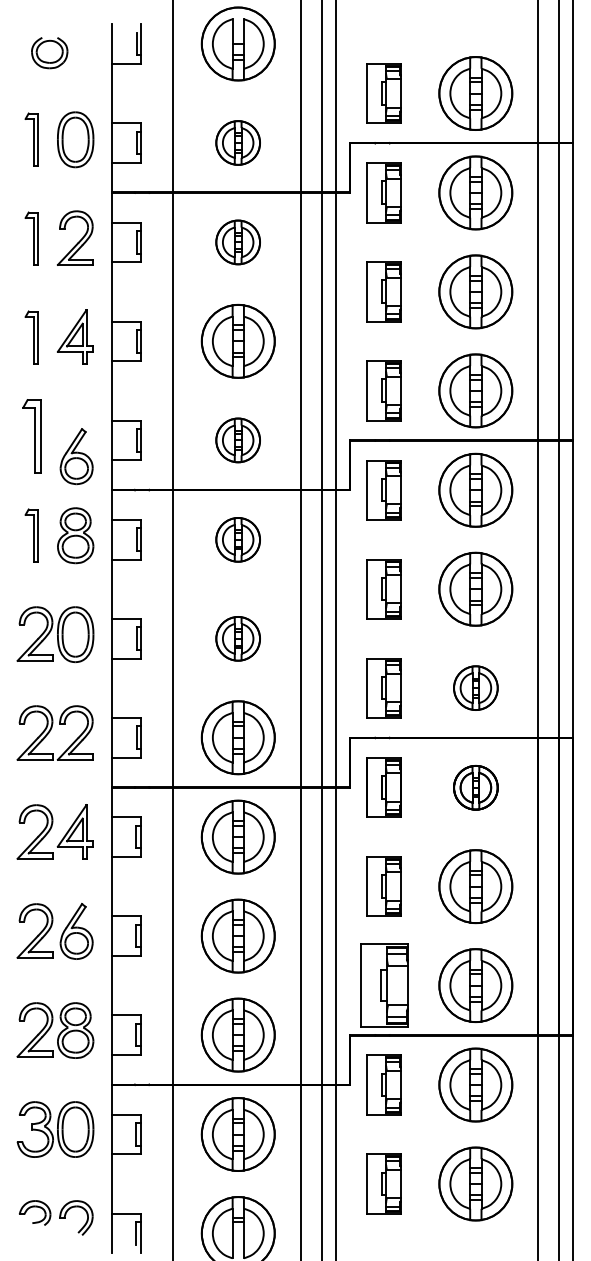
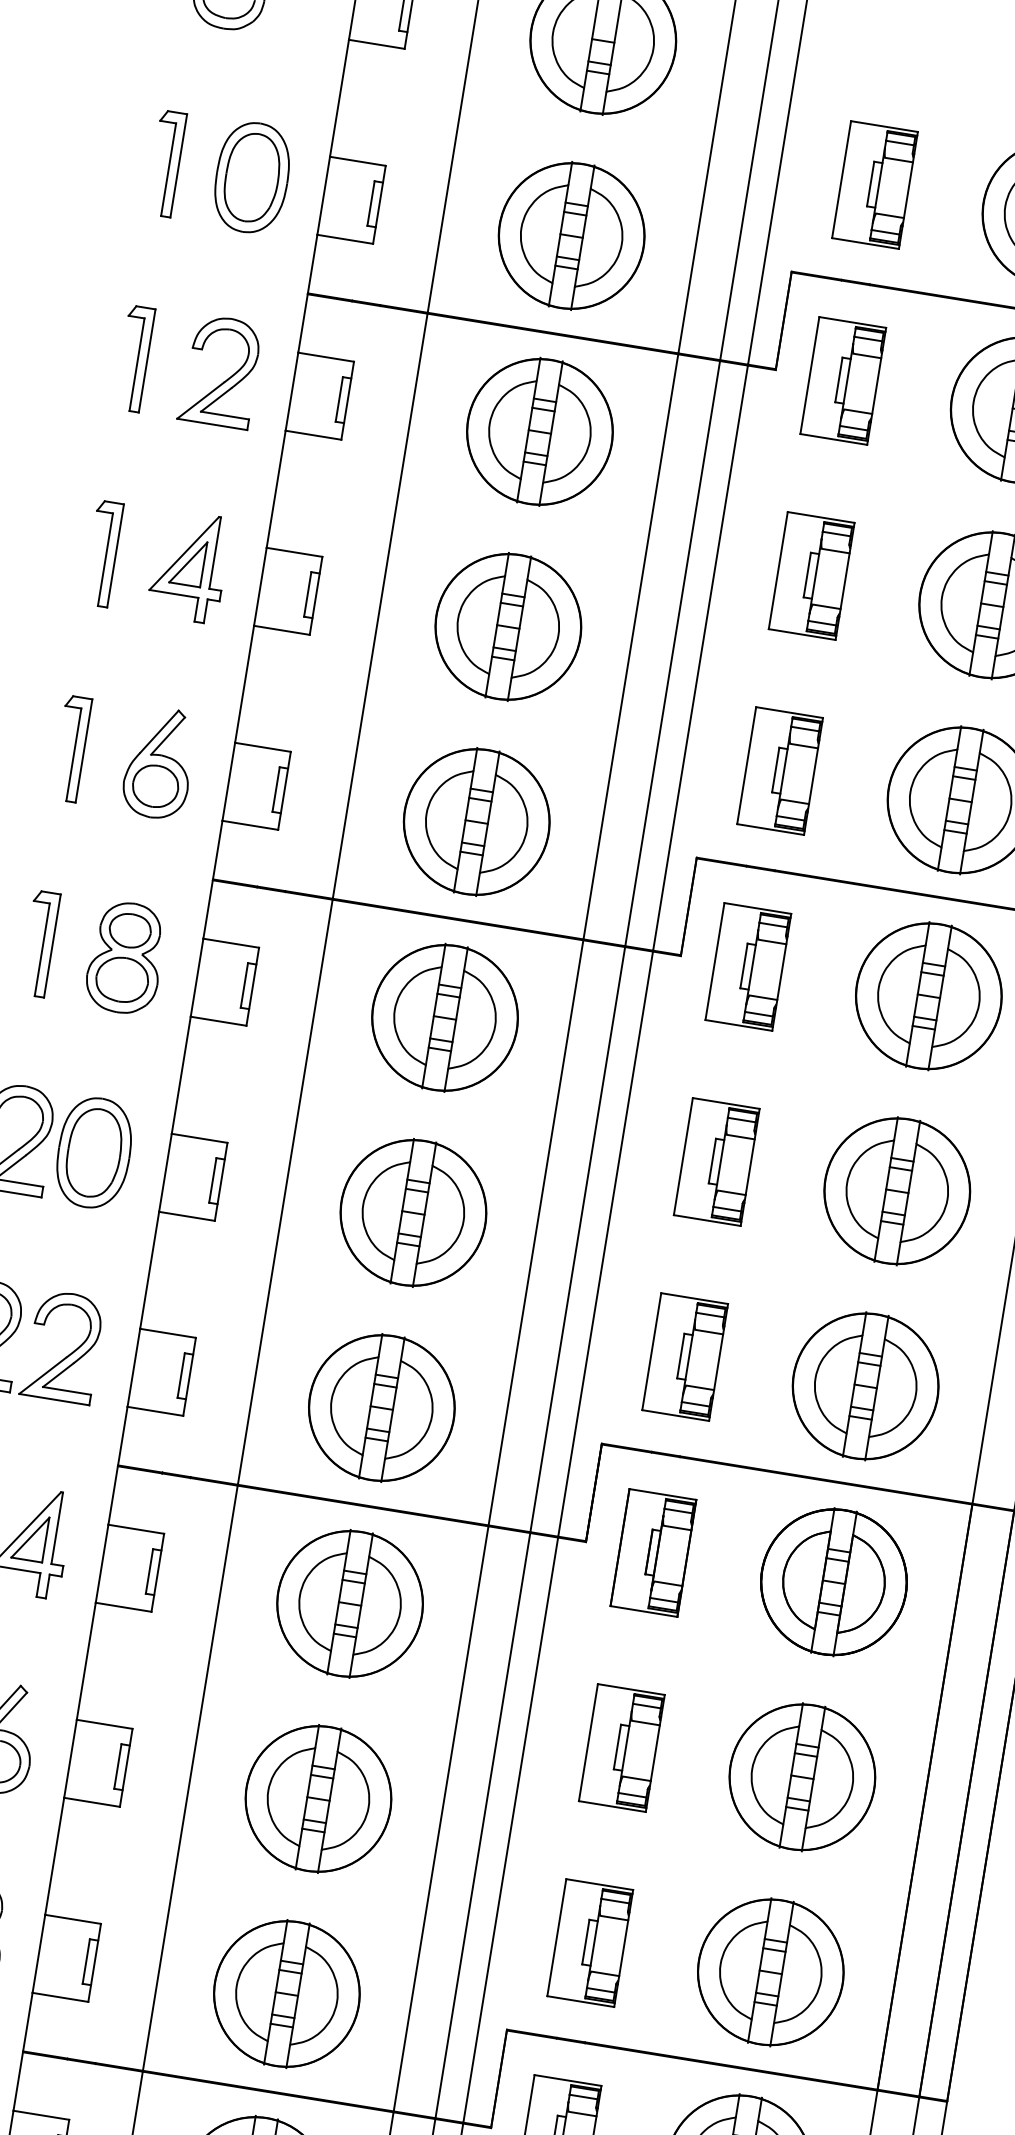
part: (237, 142) -> (570, 234), size x1.67
part: (237, 242) -> (538, 431), size x1.67
part: (31, 436) -> (70, 748), size x0.71
part: (237, 440) -> (475, 822), size x1.67
part: (76, 456) -> (159, 762), moved
part: (237, 539) -> (443, 1017), size x1.67
part: (237, 638) -> (411, 1212), size x1.67
part: (475, 687) -> (865, 1384), size x1.67
part: (475, 787) -> (833, 1581), size x1.67
part: (383, 985) -> (588, 1942), size x0.71

